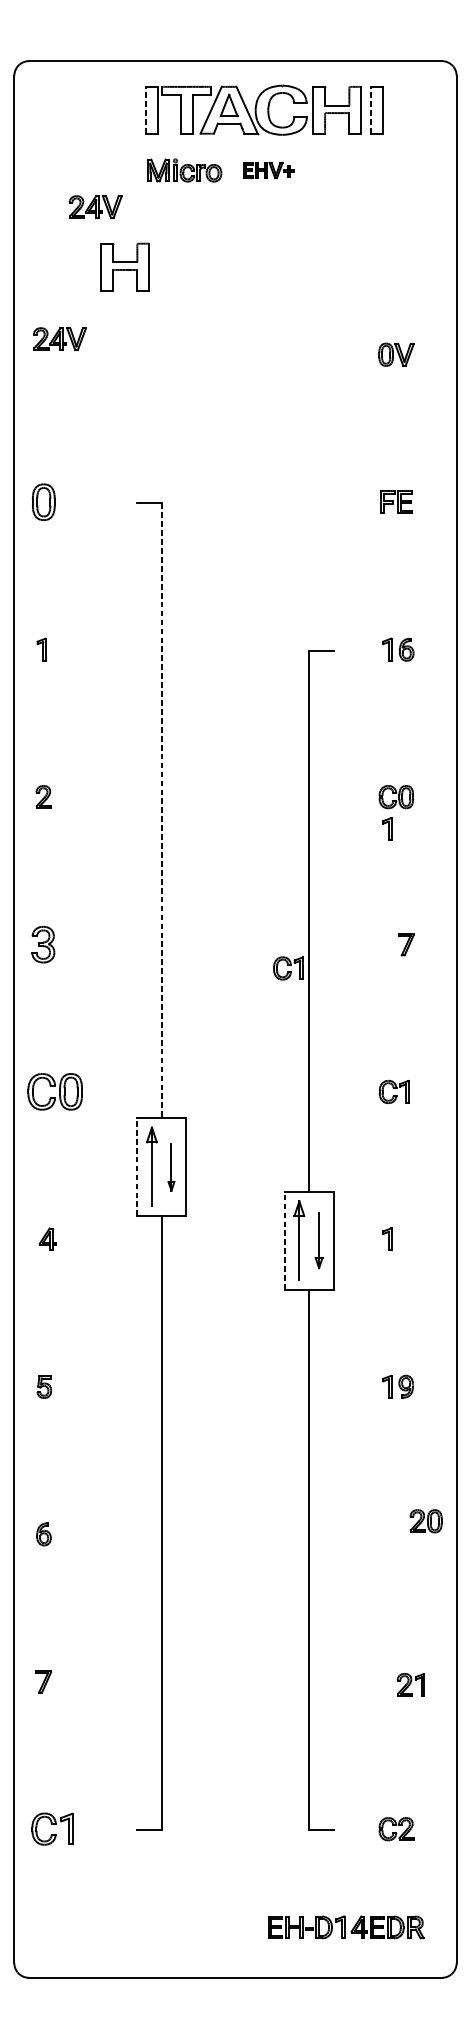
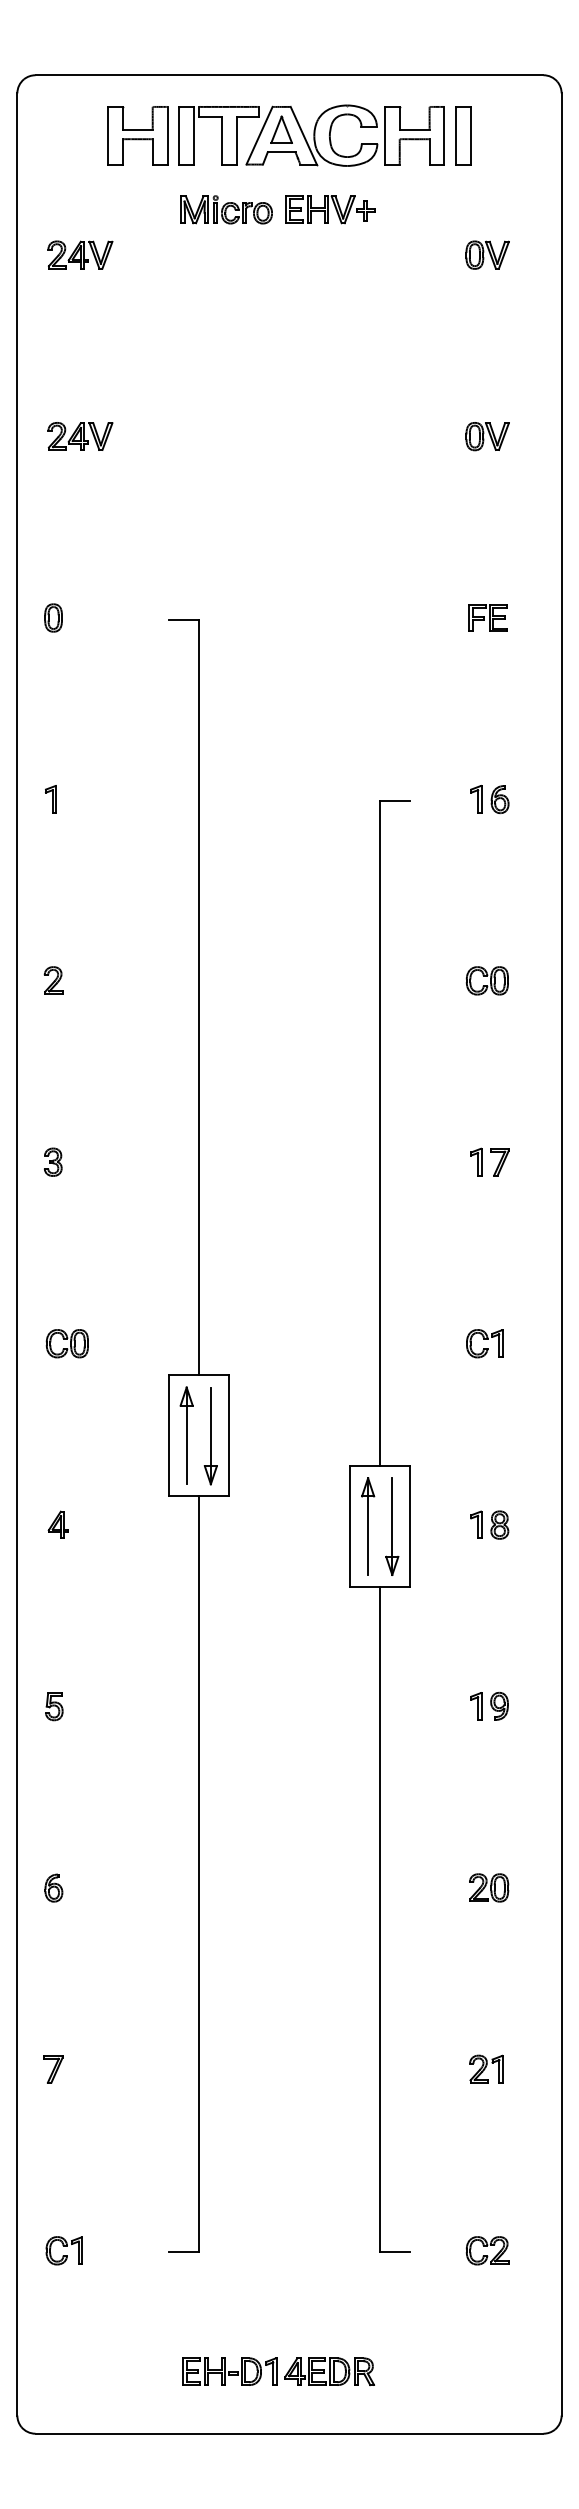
line: (146, 110) -> (179, 135), dashed -> solid
line: (371, 110) -> (456, 135), dashed -> solid
part: (268, 170) -> (330, 209), size x1.43
part: (95, 206) -> (80, 254), moved
part: (396, 206) -> (487, 254), added
part: (124, 266) -> (137, 135), moved
part: (59, 339) -> (80, 436), moved
part: (43, 501) -> (53, 617), size x0.62
line: (161, 810) -> (198, 997), dashed -> solid
part: (387, 828) -> (476, 1161), moved
part: (43, 943) -> (53, 1161), size x0.62
part: (288, 968) -> (354, 1191), removed
part: (54, 1091) -> (66, 1343), size x0.62
line: (137, 1166) -> (168, 1435), dashed -> solid
part: (171, 1167) -> (210, 1436), size x1.67
part: (406, 1238) -> (499, 1524), added
line: (284, 1240) -> (349, 1526), dashed -> solid
part: (319, 1240) -> (392, 1526), size x1.43
part: (426, 1520) -> (489, 1887), moved
part: (411, 1684) -> (486, 2068), moved
part: (51, 1828) -> (63, 2250), size x0.71
part: (346, 1927) -> (278, 2371), moved

